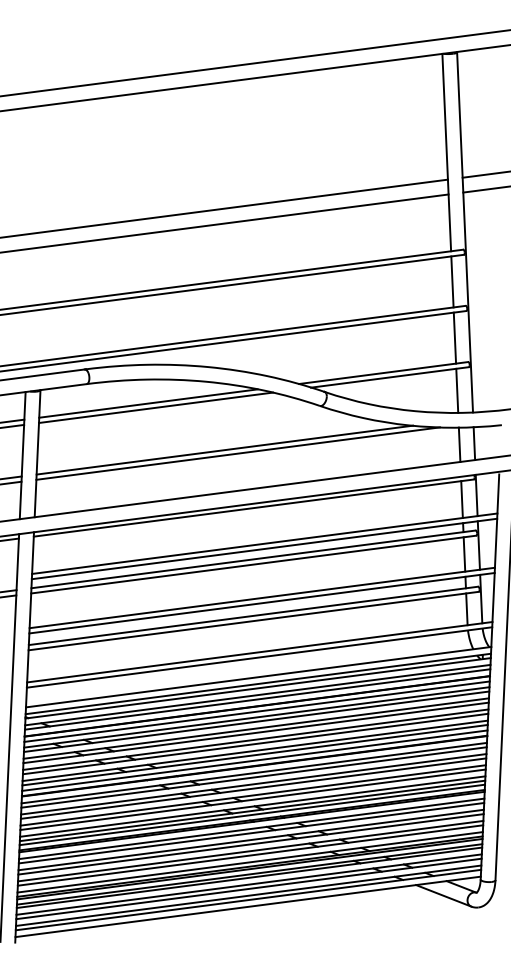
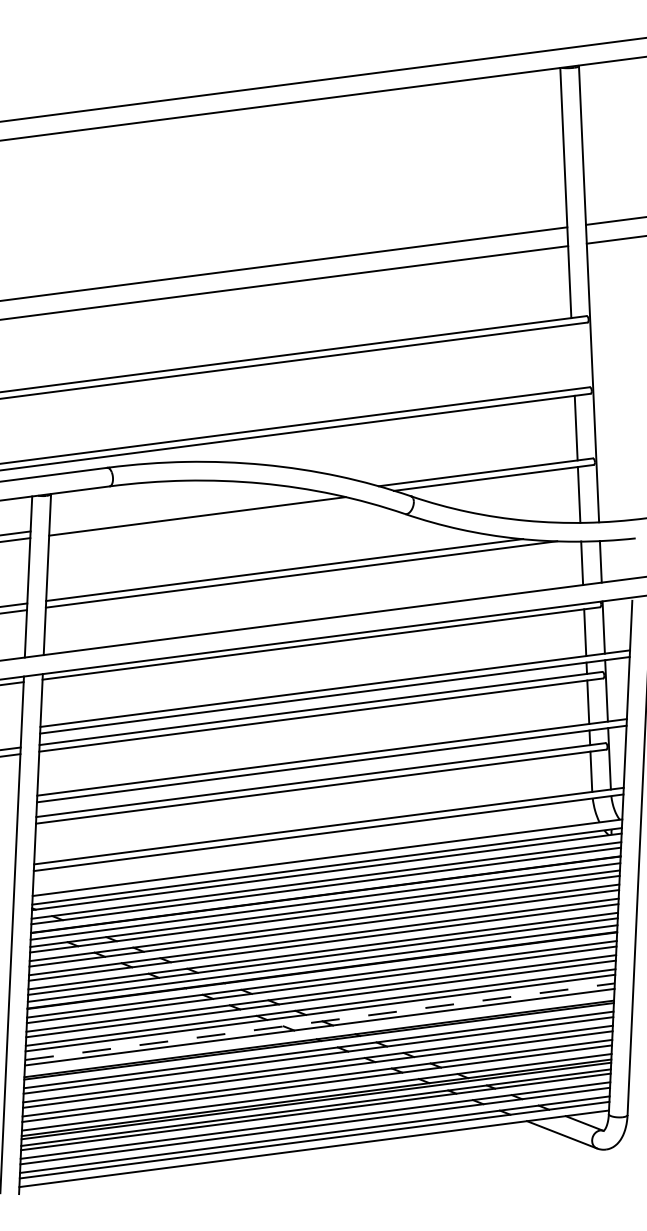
line: (452, 281) -> (572, 356), removed
line: (148, 403) -> (187, 511), removed
line: (253, 806) -> (320, 1021), solid -> dashed
line: (252, 814) -> (319, 1031), removed

